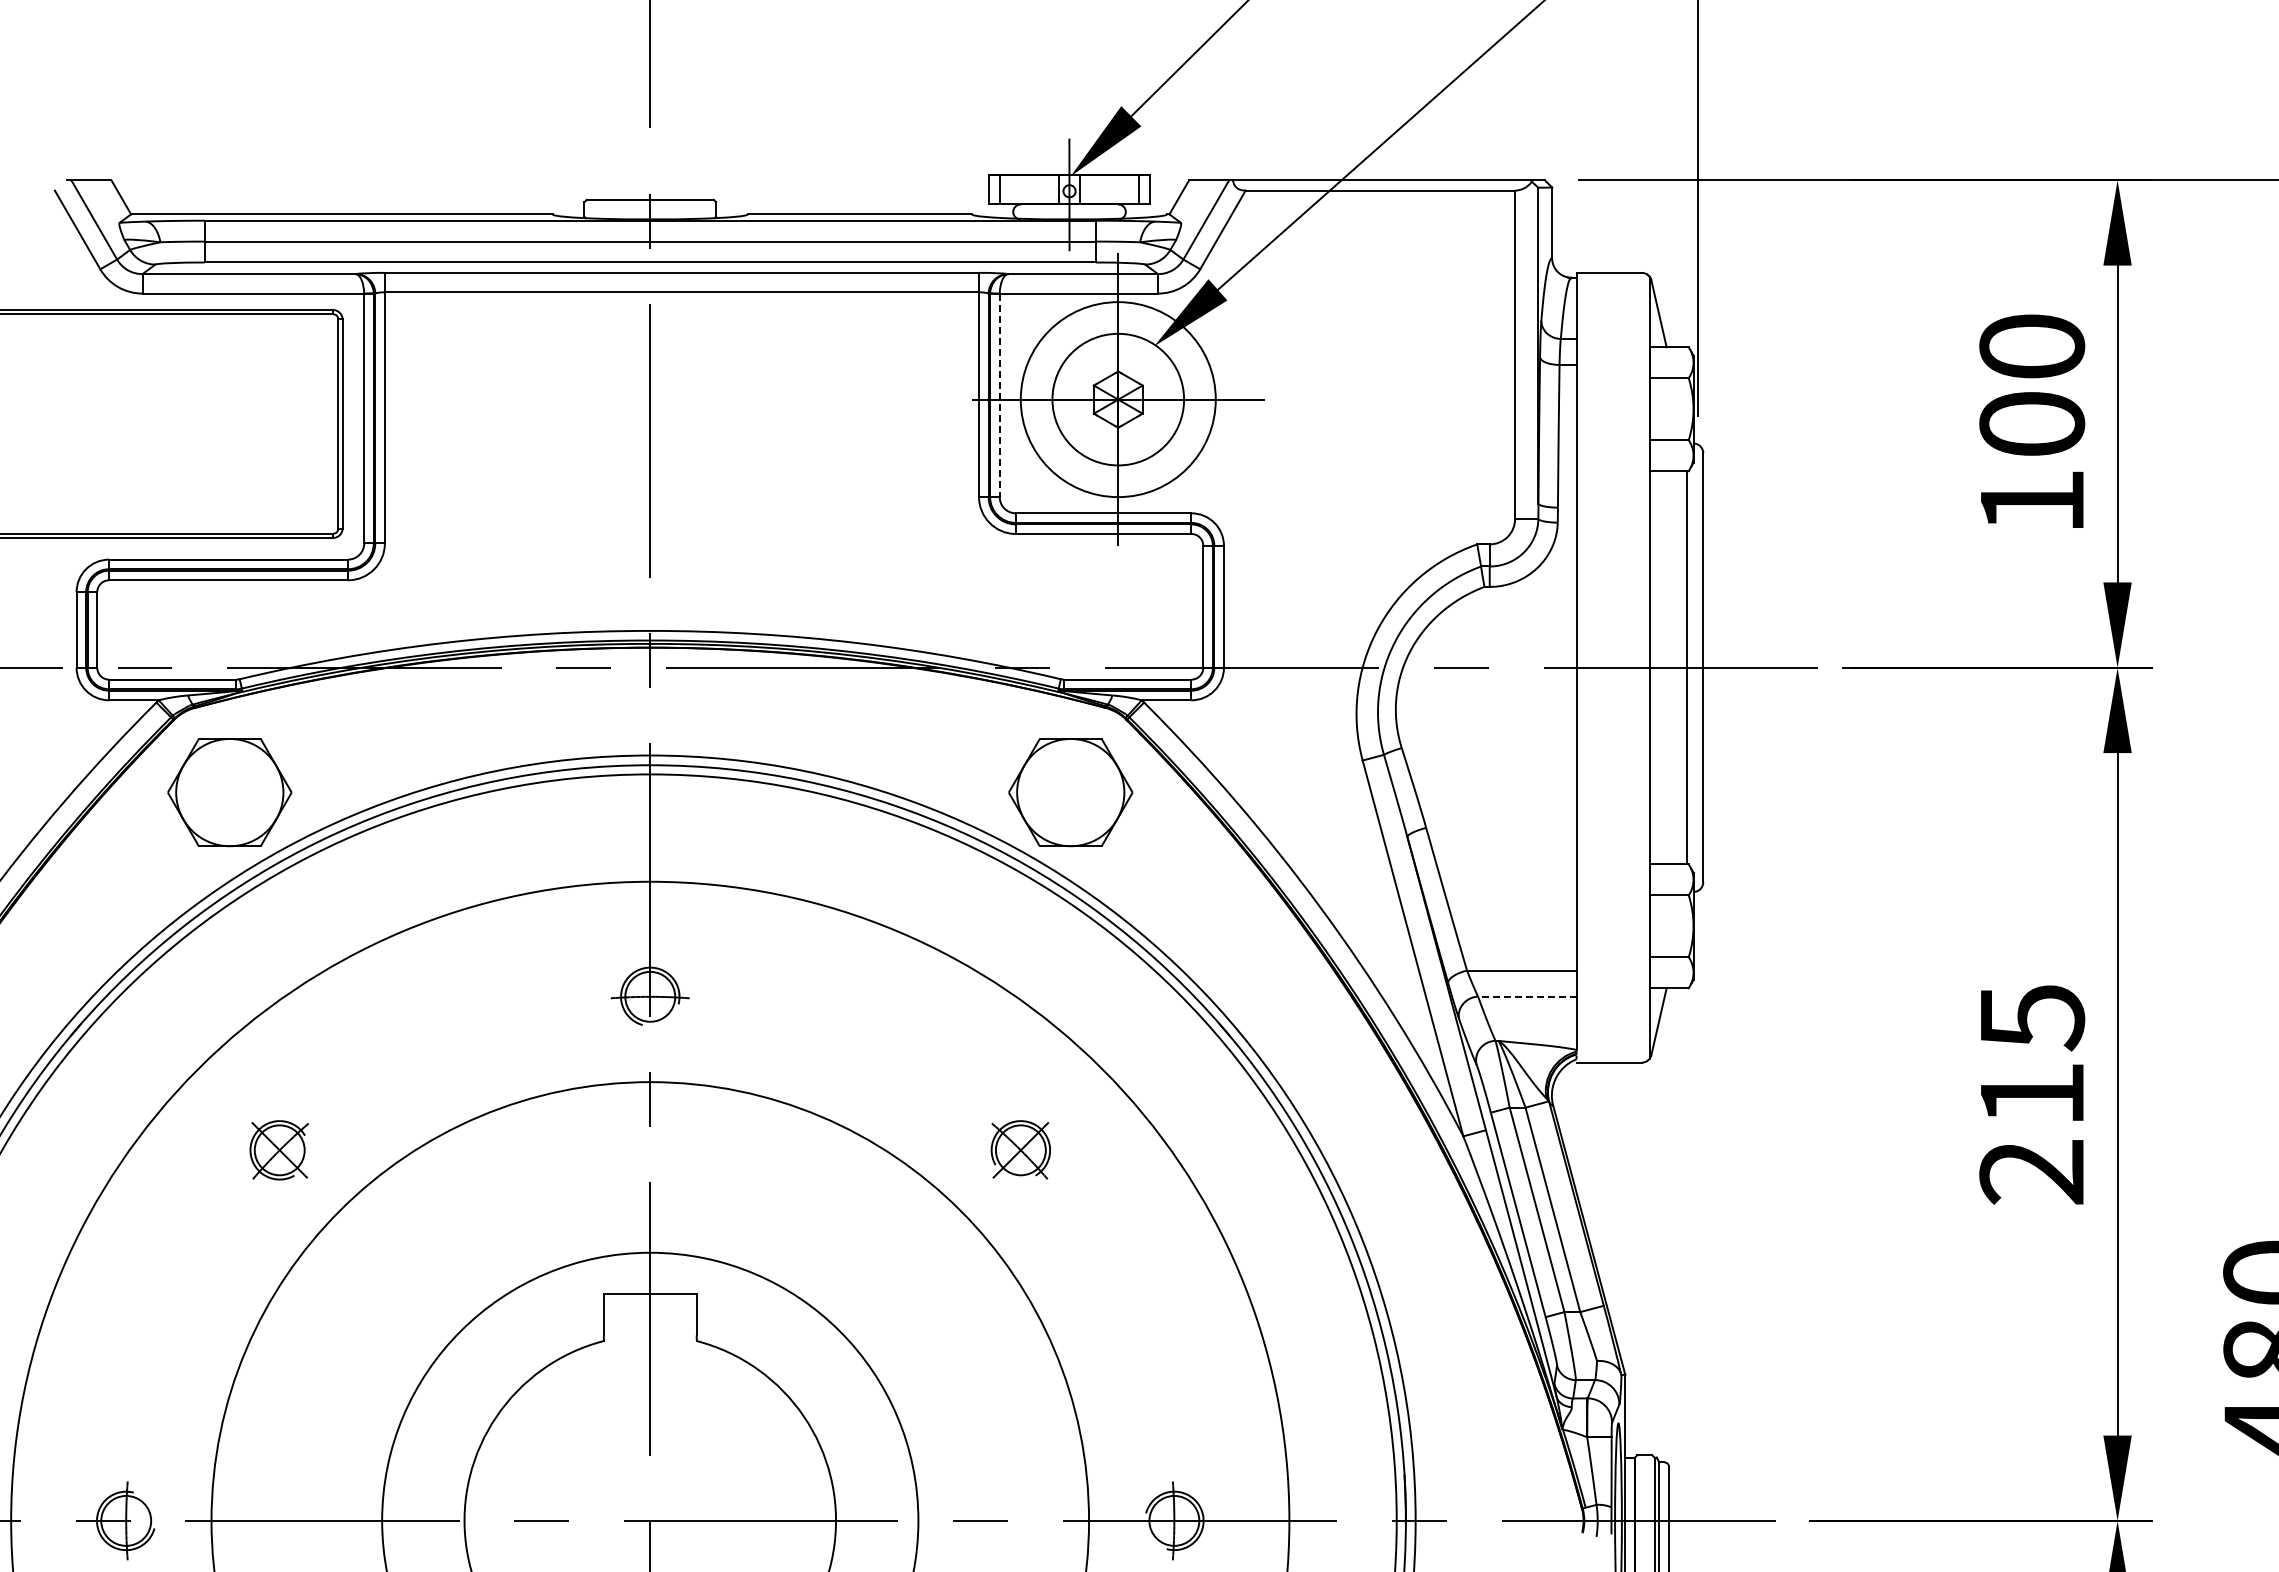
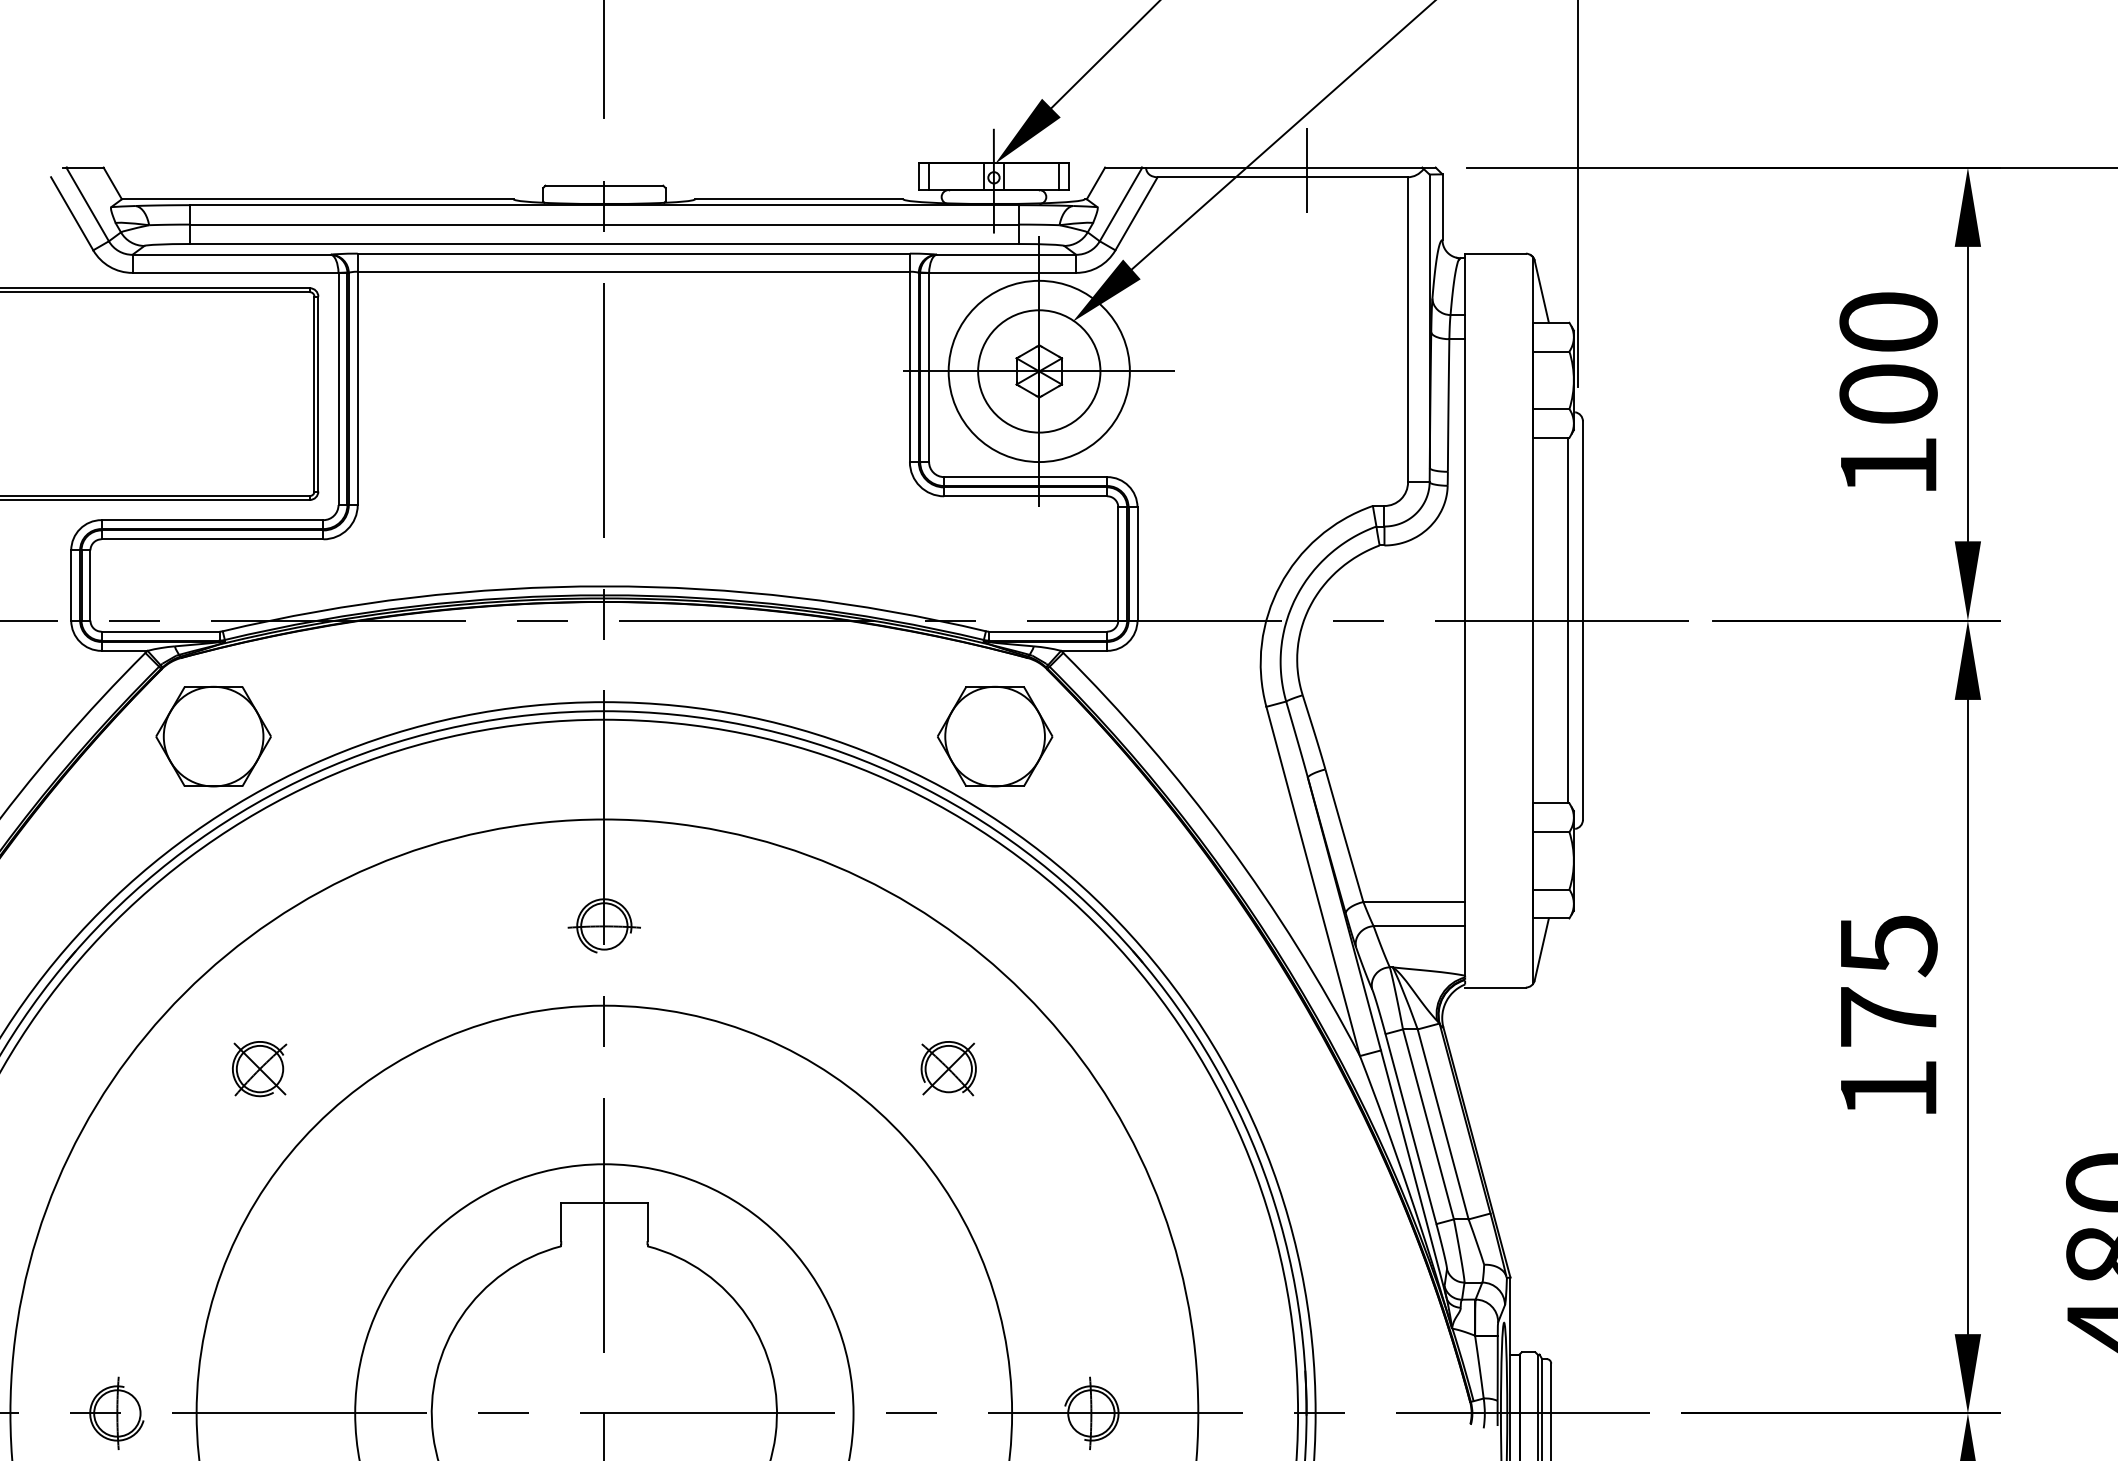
line: (1405, 182) -> (1306, 169), added
line: (999, 395) -> (928, 367), dashed -> solid
line: (1526, 996) -> (1418, 926), dashed -> solid
text: (2031, 1133) -> (1887, 1053), 215 -> 175

